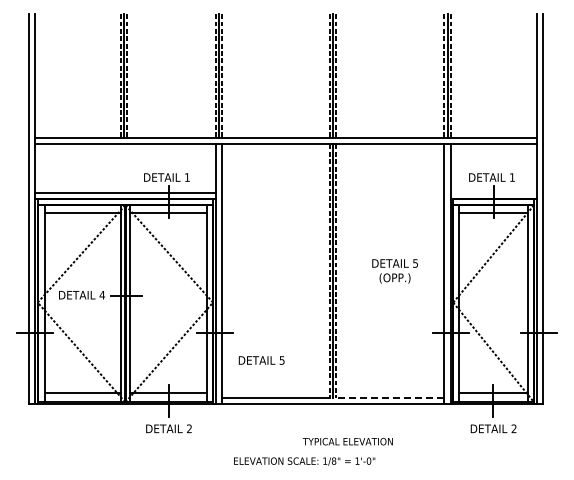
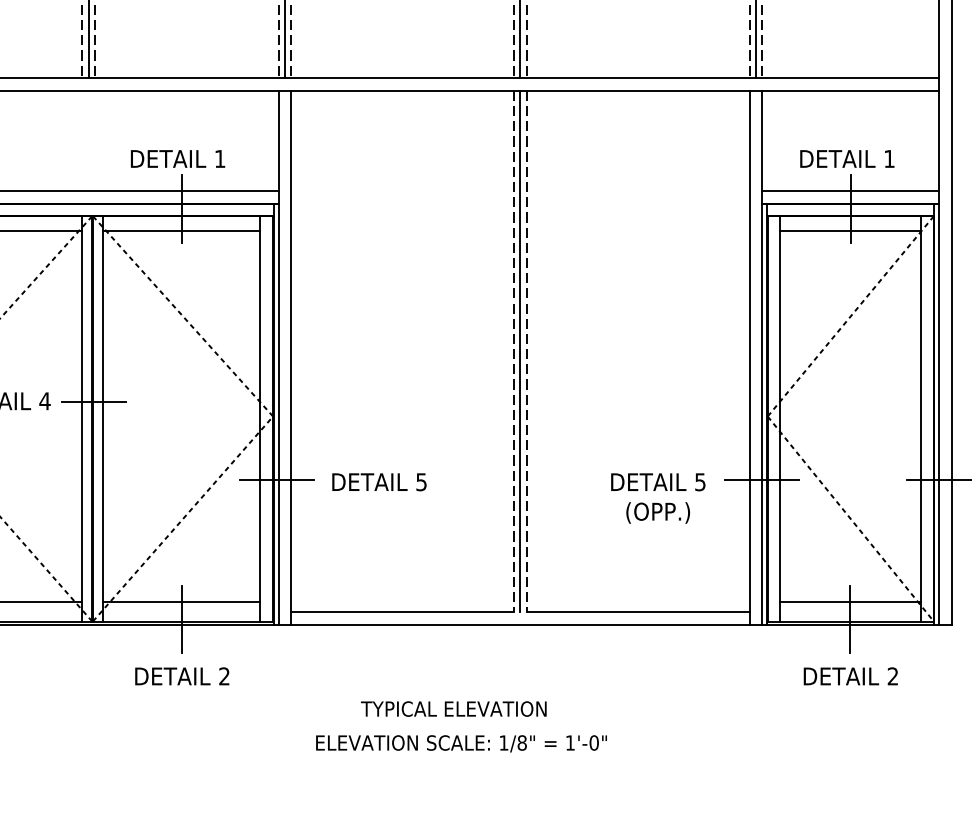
line: (493, 193) -> (850, 191), added
text: (394, 271) -> (656, 498), moved
text: (261, 360) -> (378, 482), moved
line: (389, 397) -> (636, 611), dashed -> solid
text: (347, 441) -> (453, 708), moved

